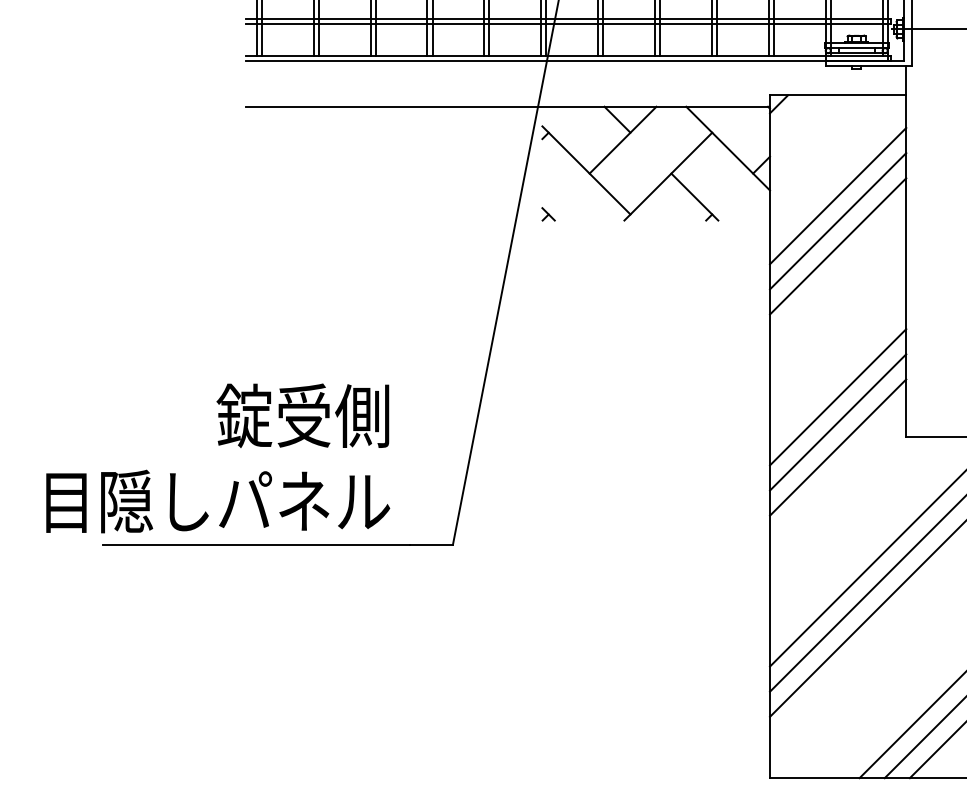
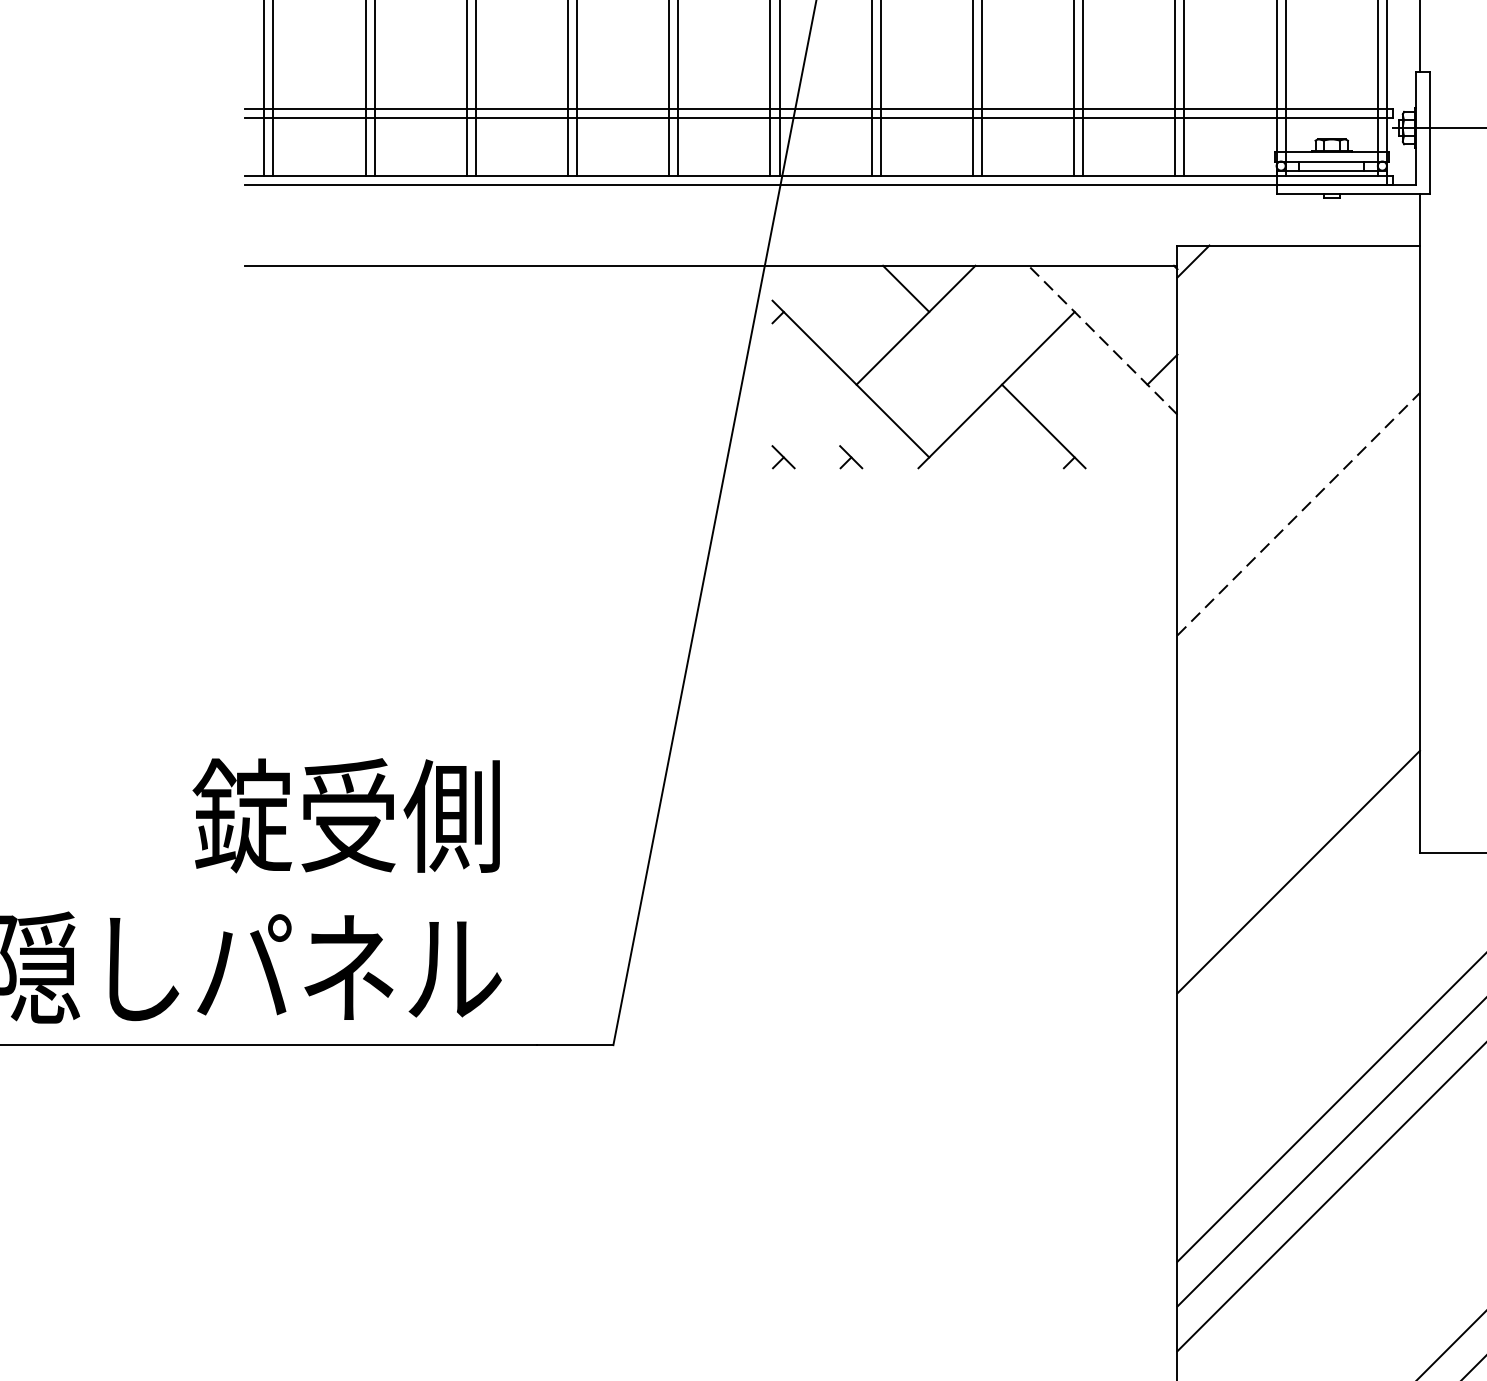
line: (727, 148) -> (1101, 340), solid -> dashed
line: (838, 195) -> (1299, 423), removed
part: (586, 214) -> (850, 457), added
line: (838, 221) -> (1299, 469), removed
line: (838, 246) -> (1299, 514), solid -> dashed
line: (838, 397) -> (1299, 783), removed
line: (838, 422) -> (1299, 827), removed

